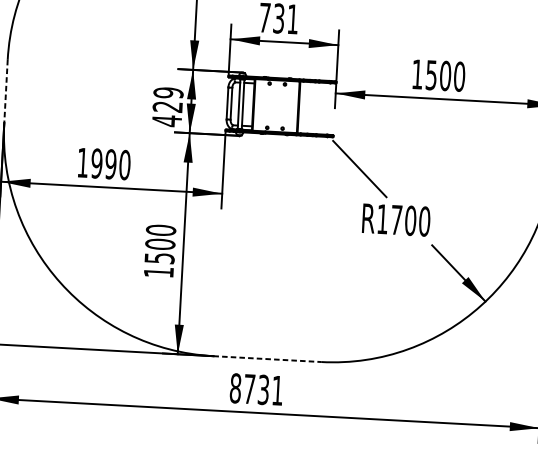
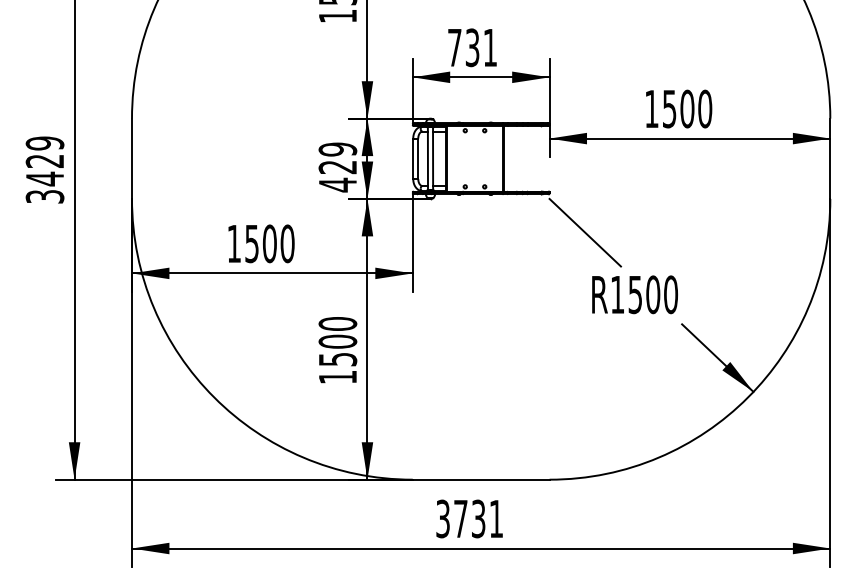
line: (6, 92) -> (132, 159), dashed -> solid
text: (103, 163) -> (260, 243), 1990 -> 1500
text: (395, 220) -> (634, 295), R1700 -> R1500
line: (267, 358) -> (481, 479), dashed -> solid
text: (235, 388) -> (443, 518), 8731 -> 3731

